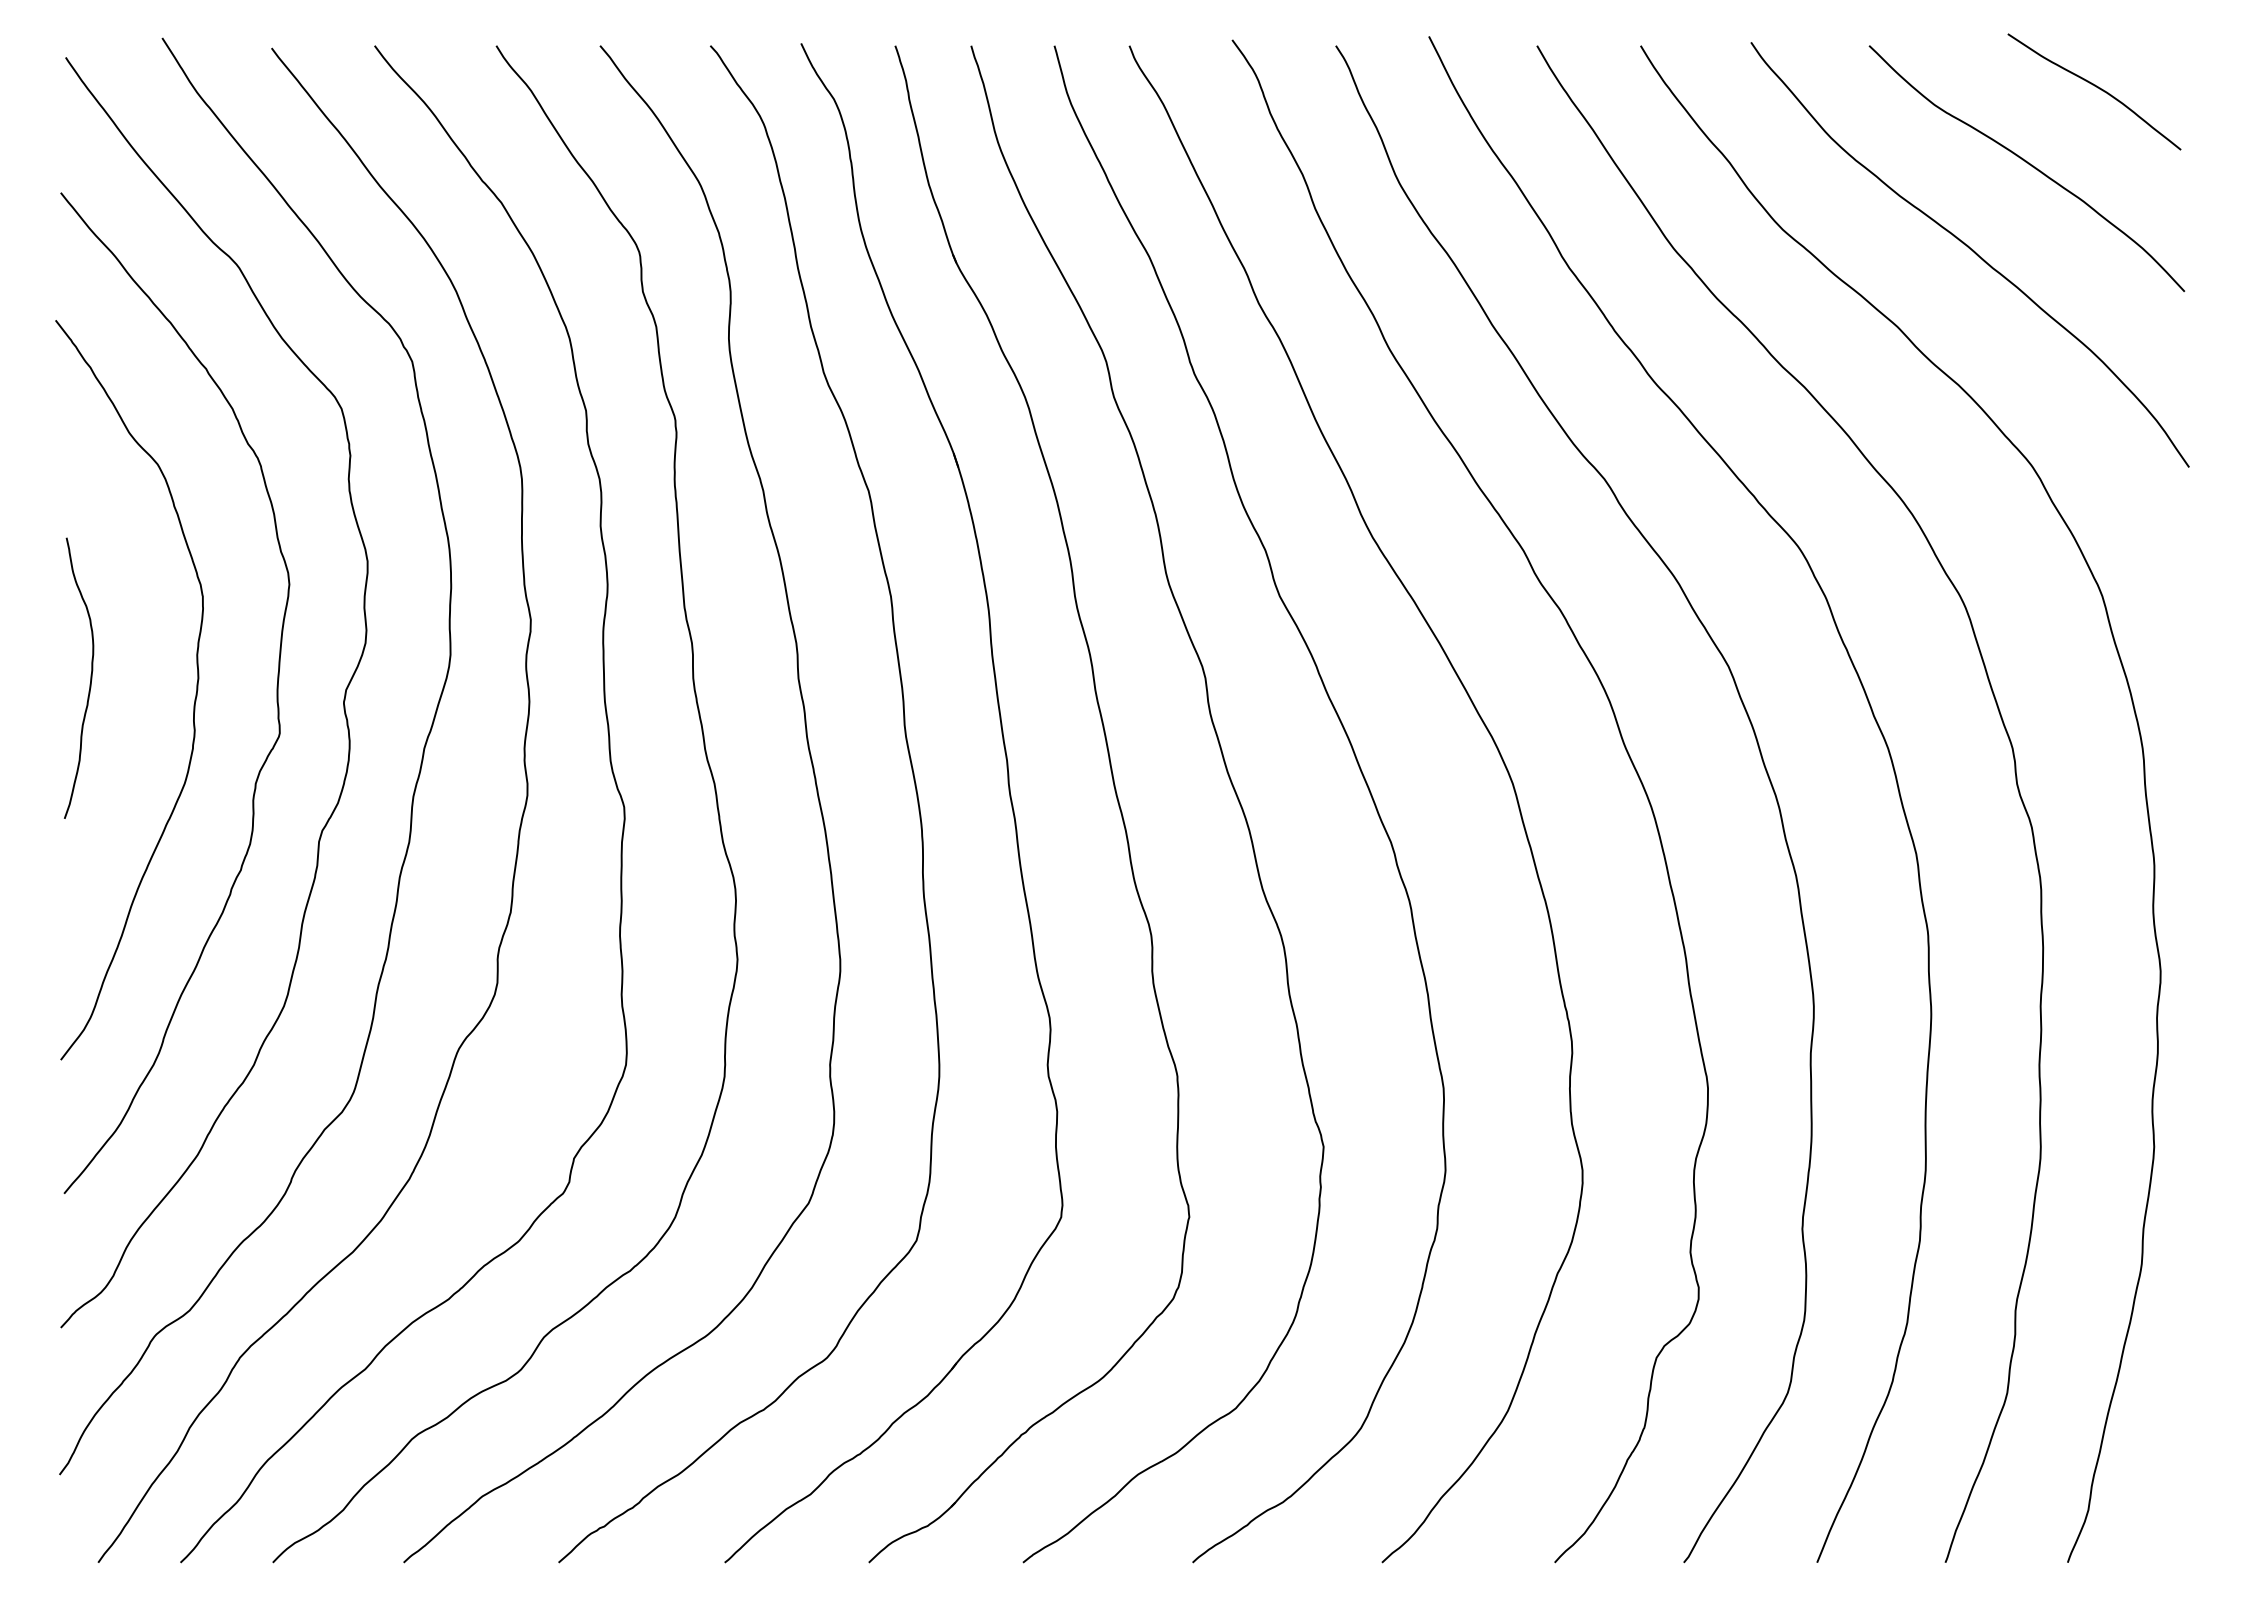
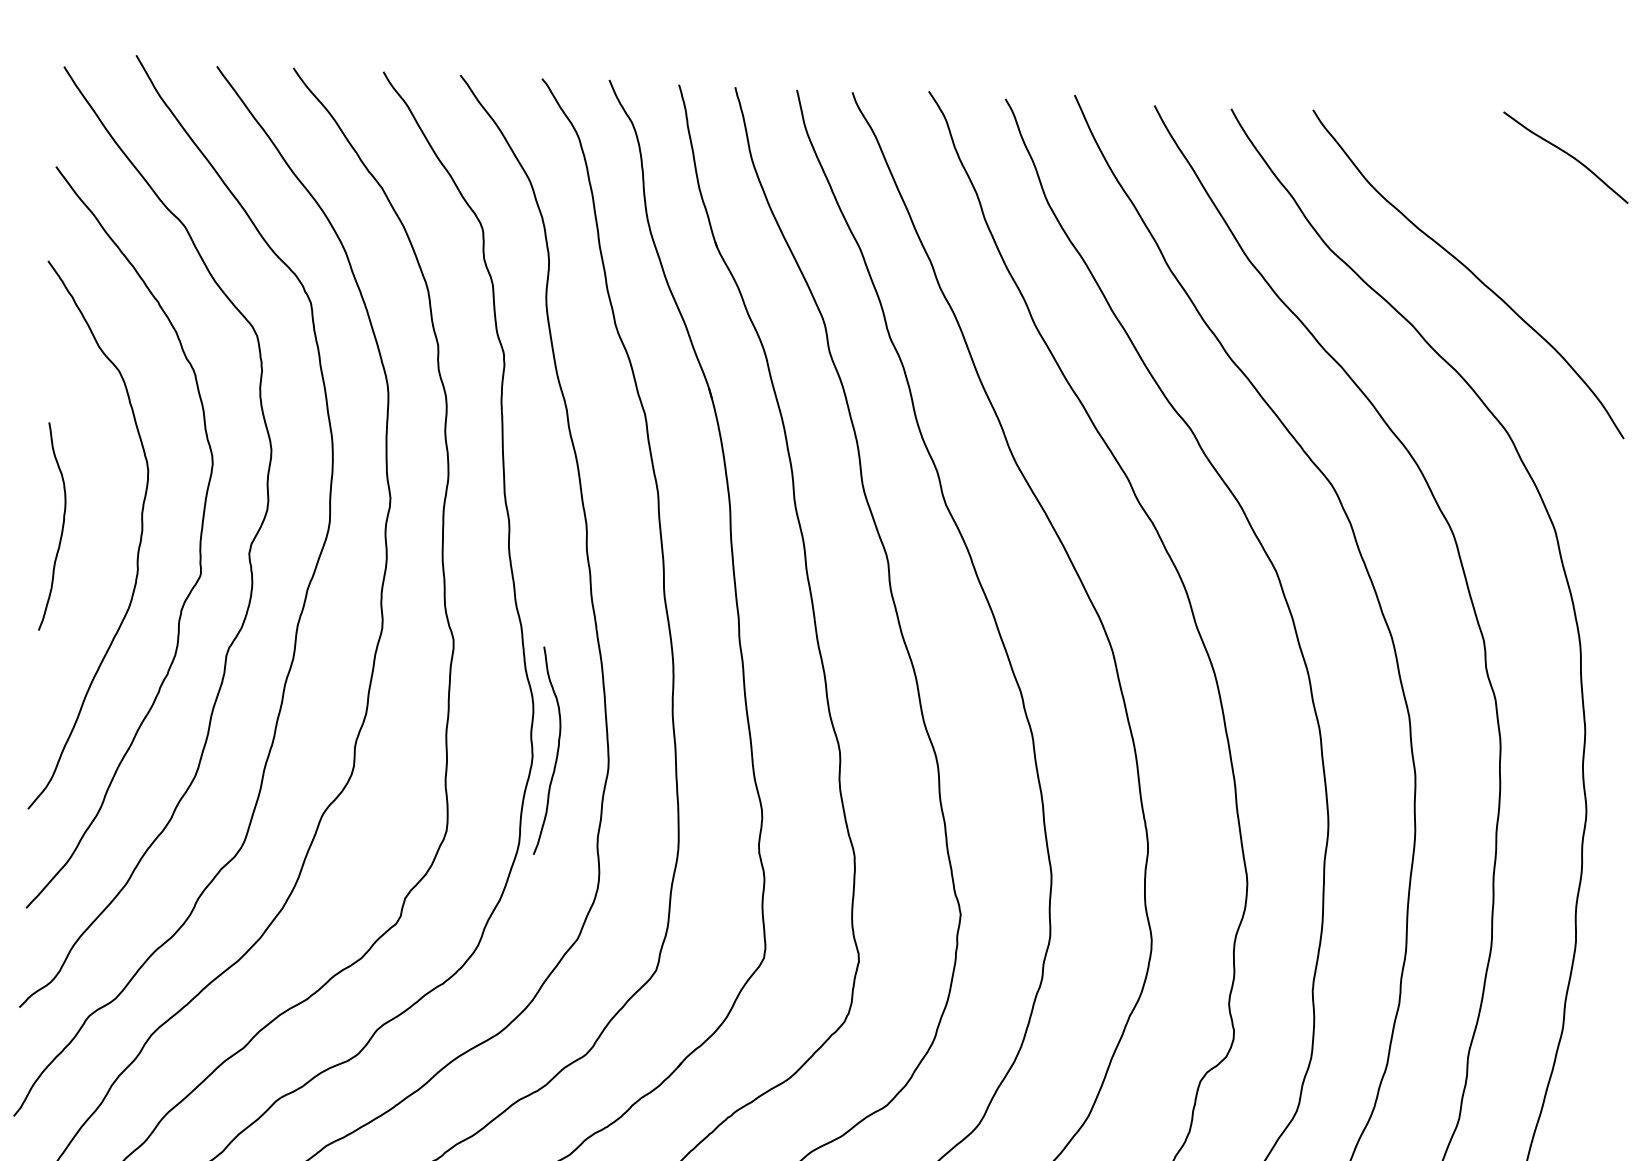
curve: (2029, 165) -> (1515, 210), removed
curve: (770, 950) -> (557, 750), added

